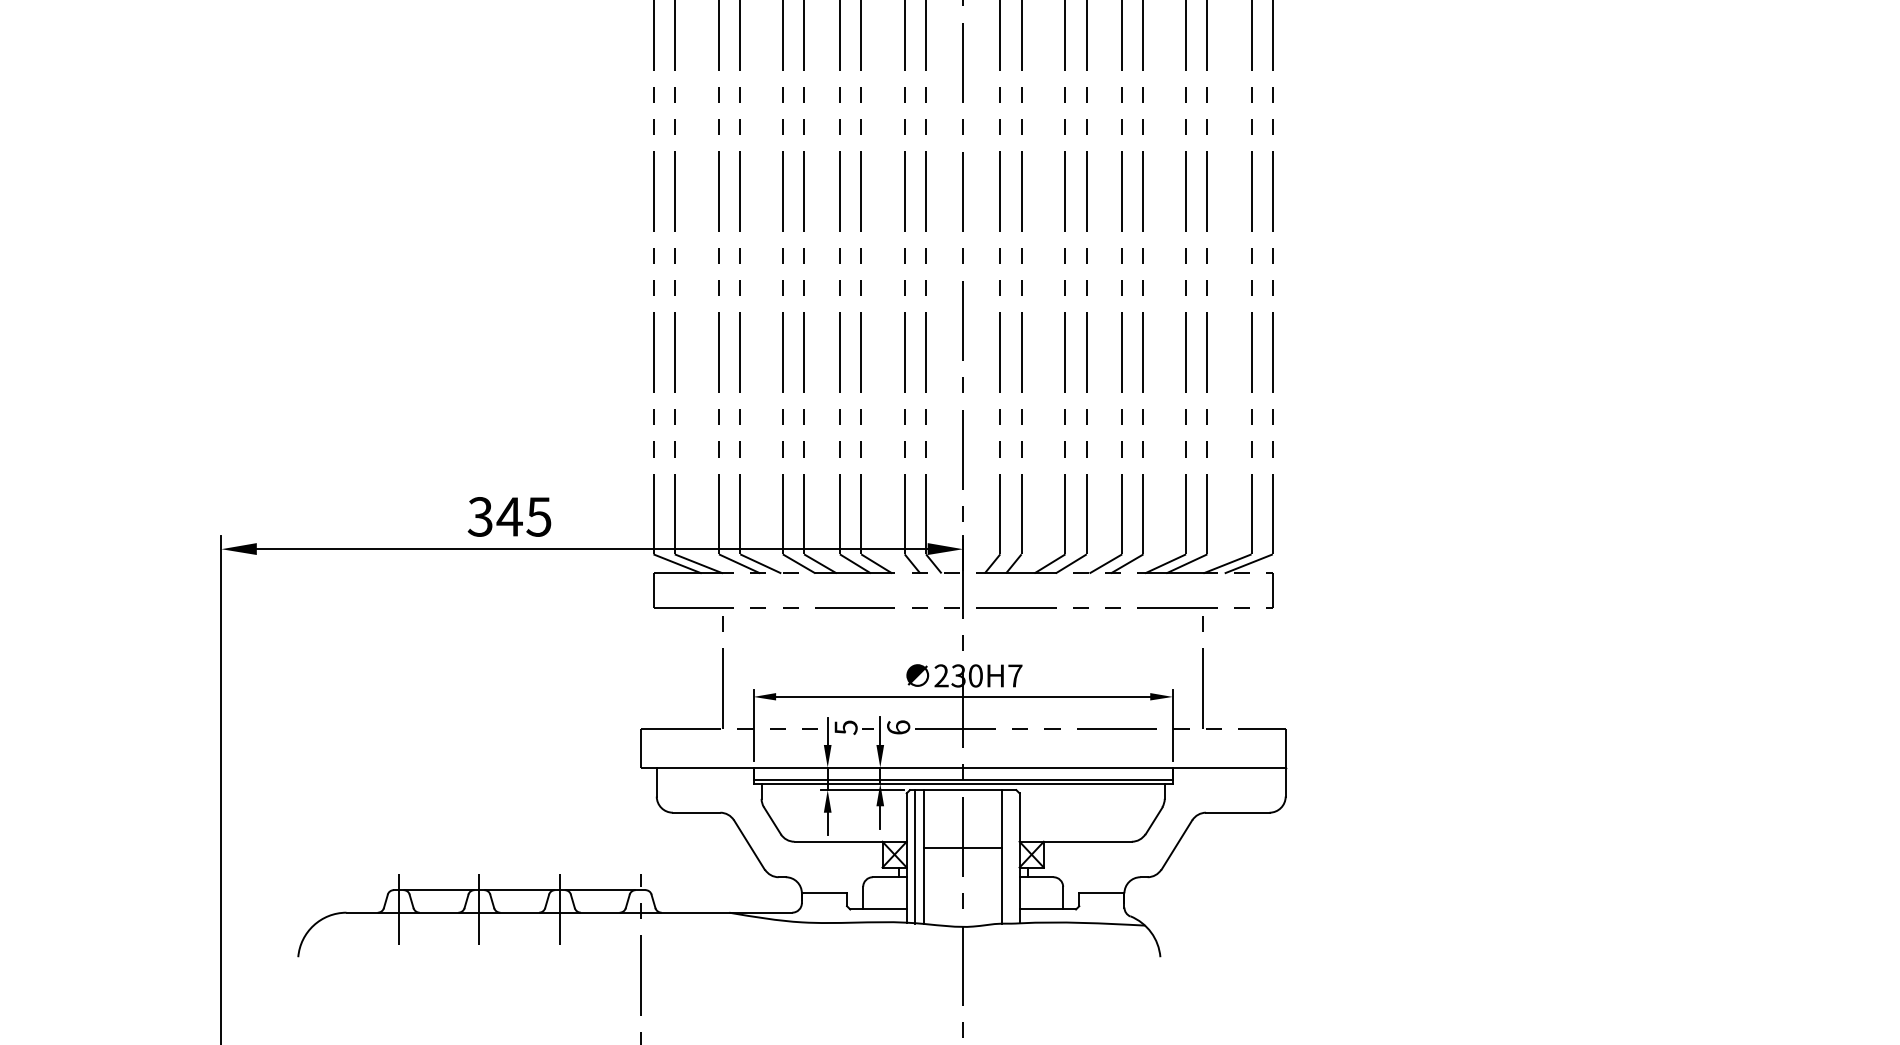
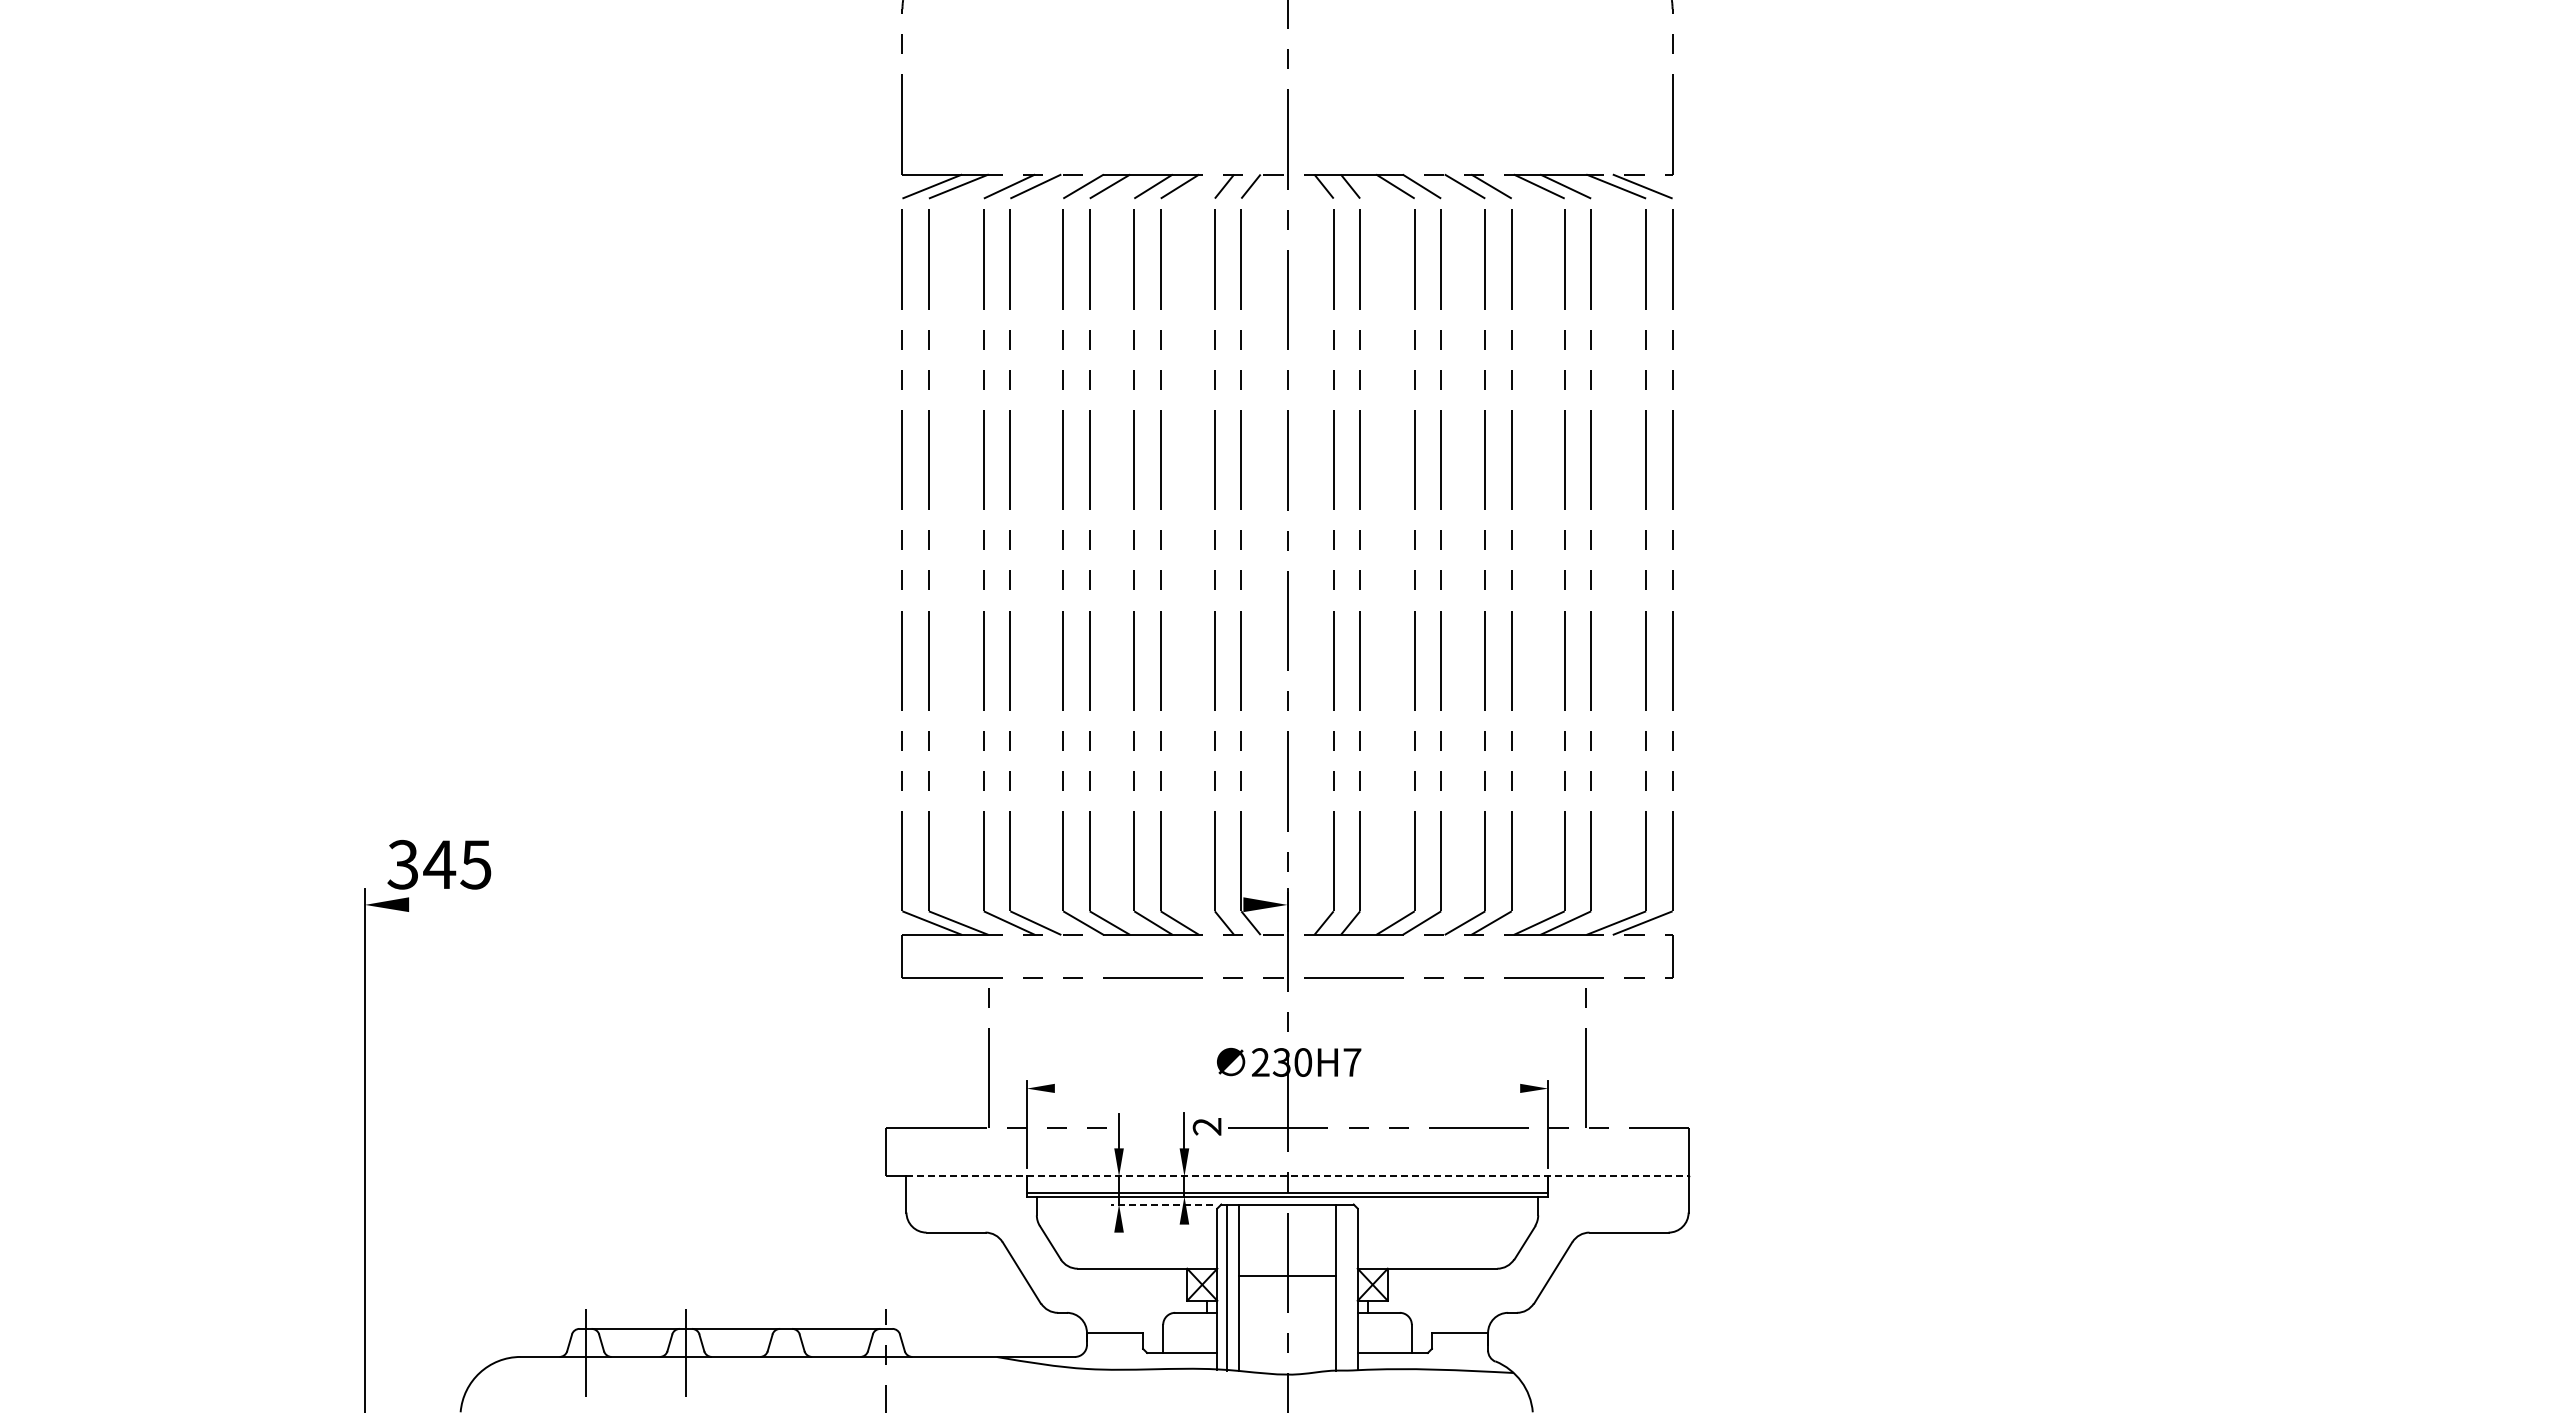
text: (509, 516) -> (439, 864), moved
line: (592, 548) -> (826, 904), removed
line: (963, 696) -> (1287, 1088), removed
part: (853, 727) -> (1151, 1126), removed
text: (898, 727) -> (1206, 1126), 6 -> 2
line: (972, 767) -> (1298, 1176), solid -> dashed
line: (861, 790) -> (1161, 1204), solid -> dashed
line: (880, 817) -> (1184, 1238), removed
line: (828, 823) -> (1119, 1246), removed
line: (560, 909) -> (786, 1352), removed

